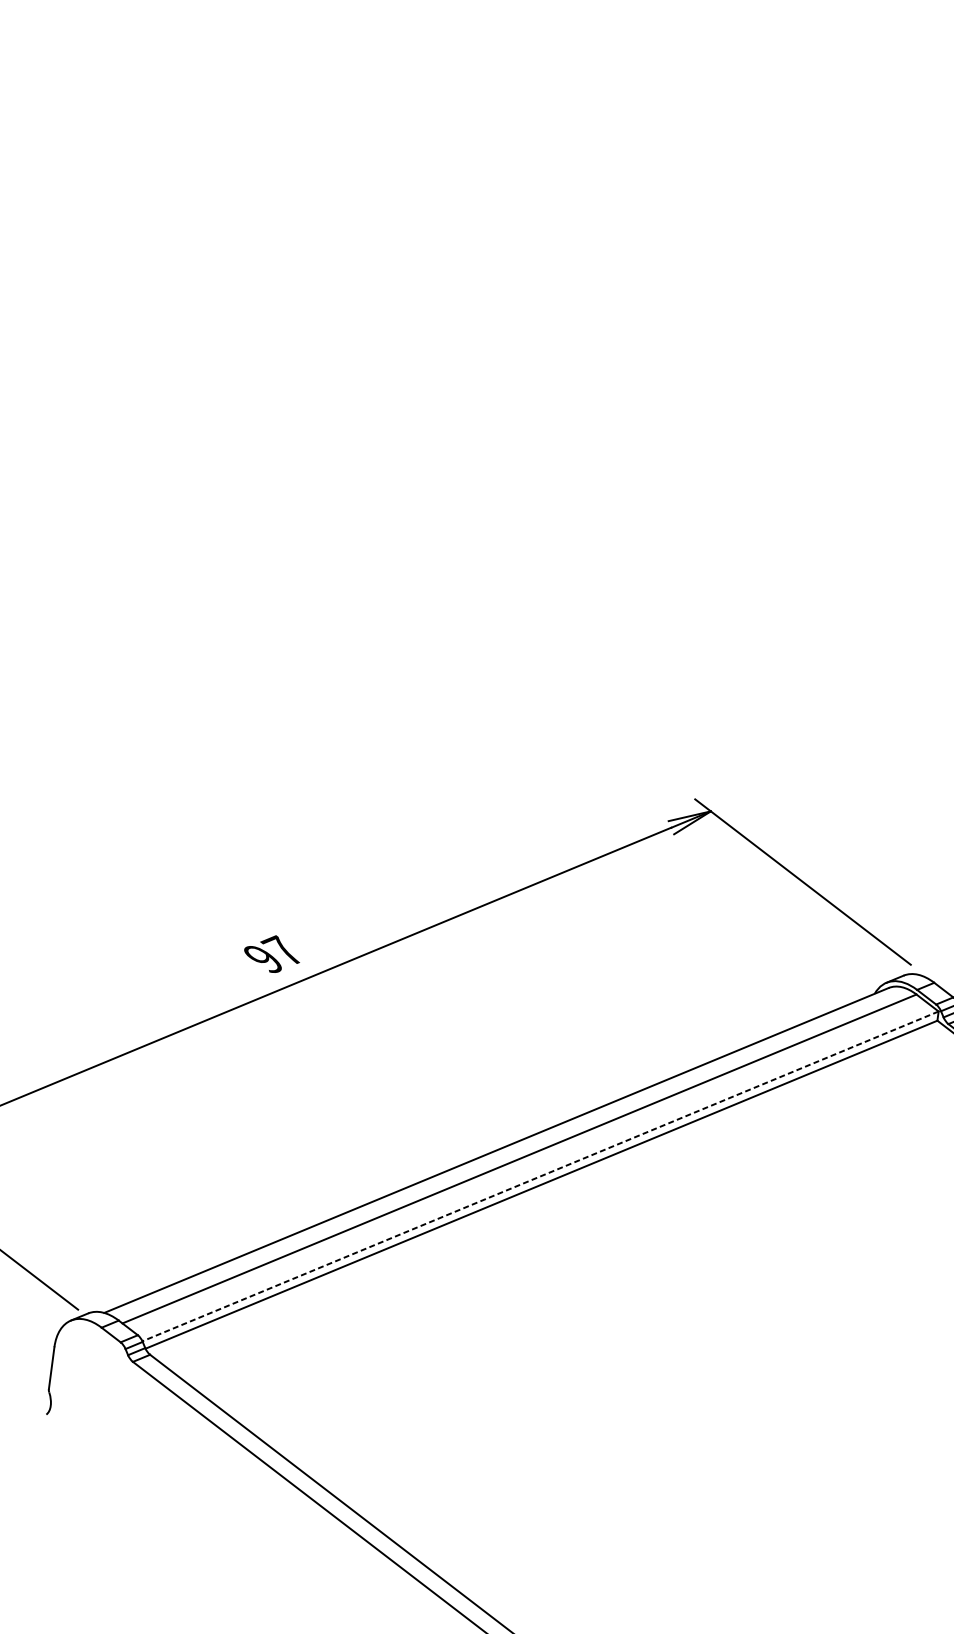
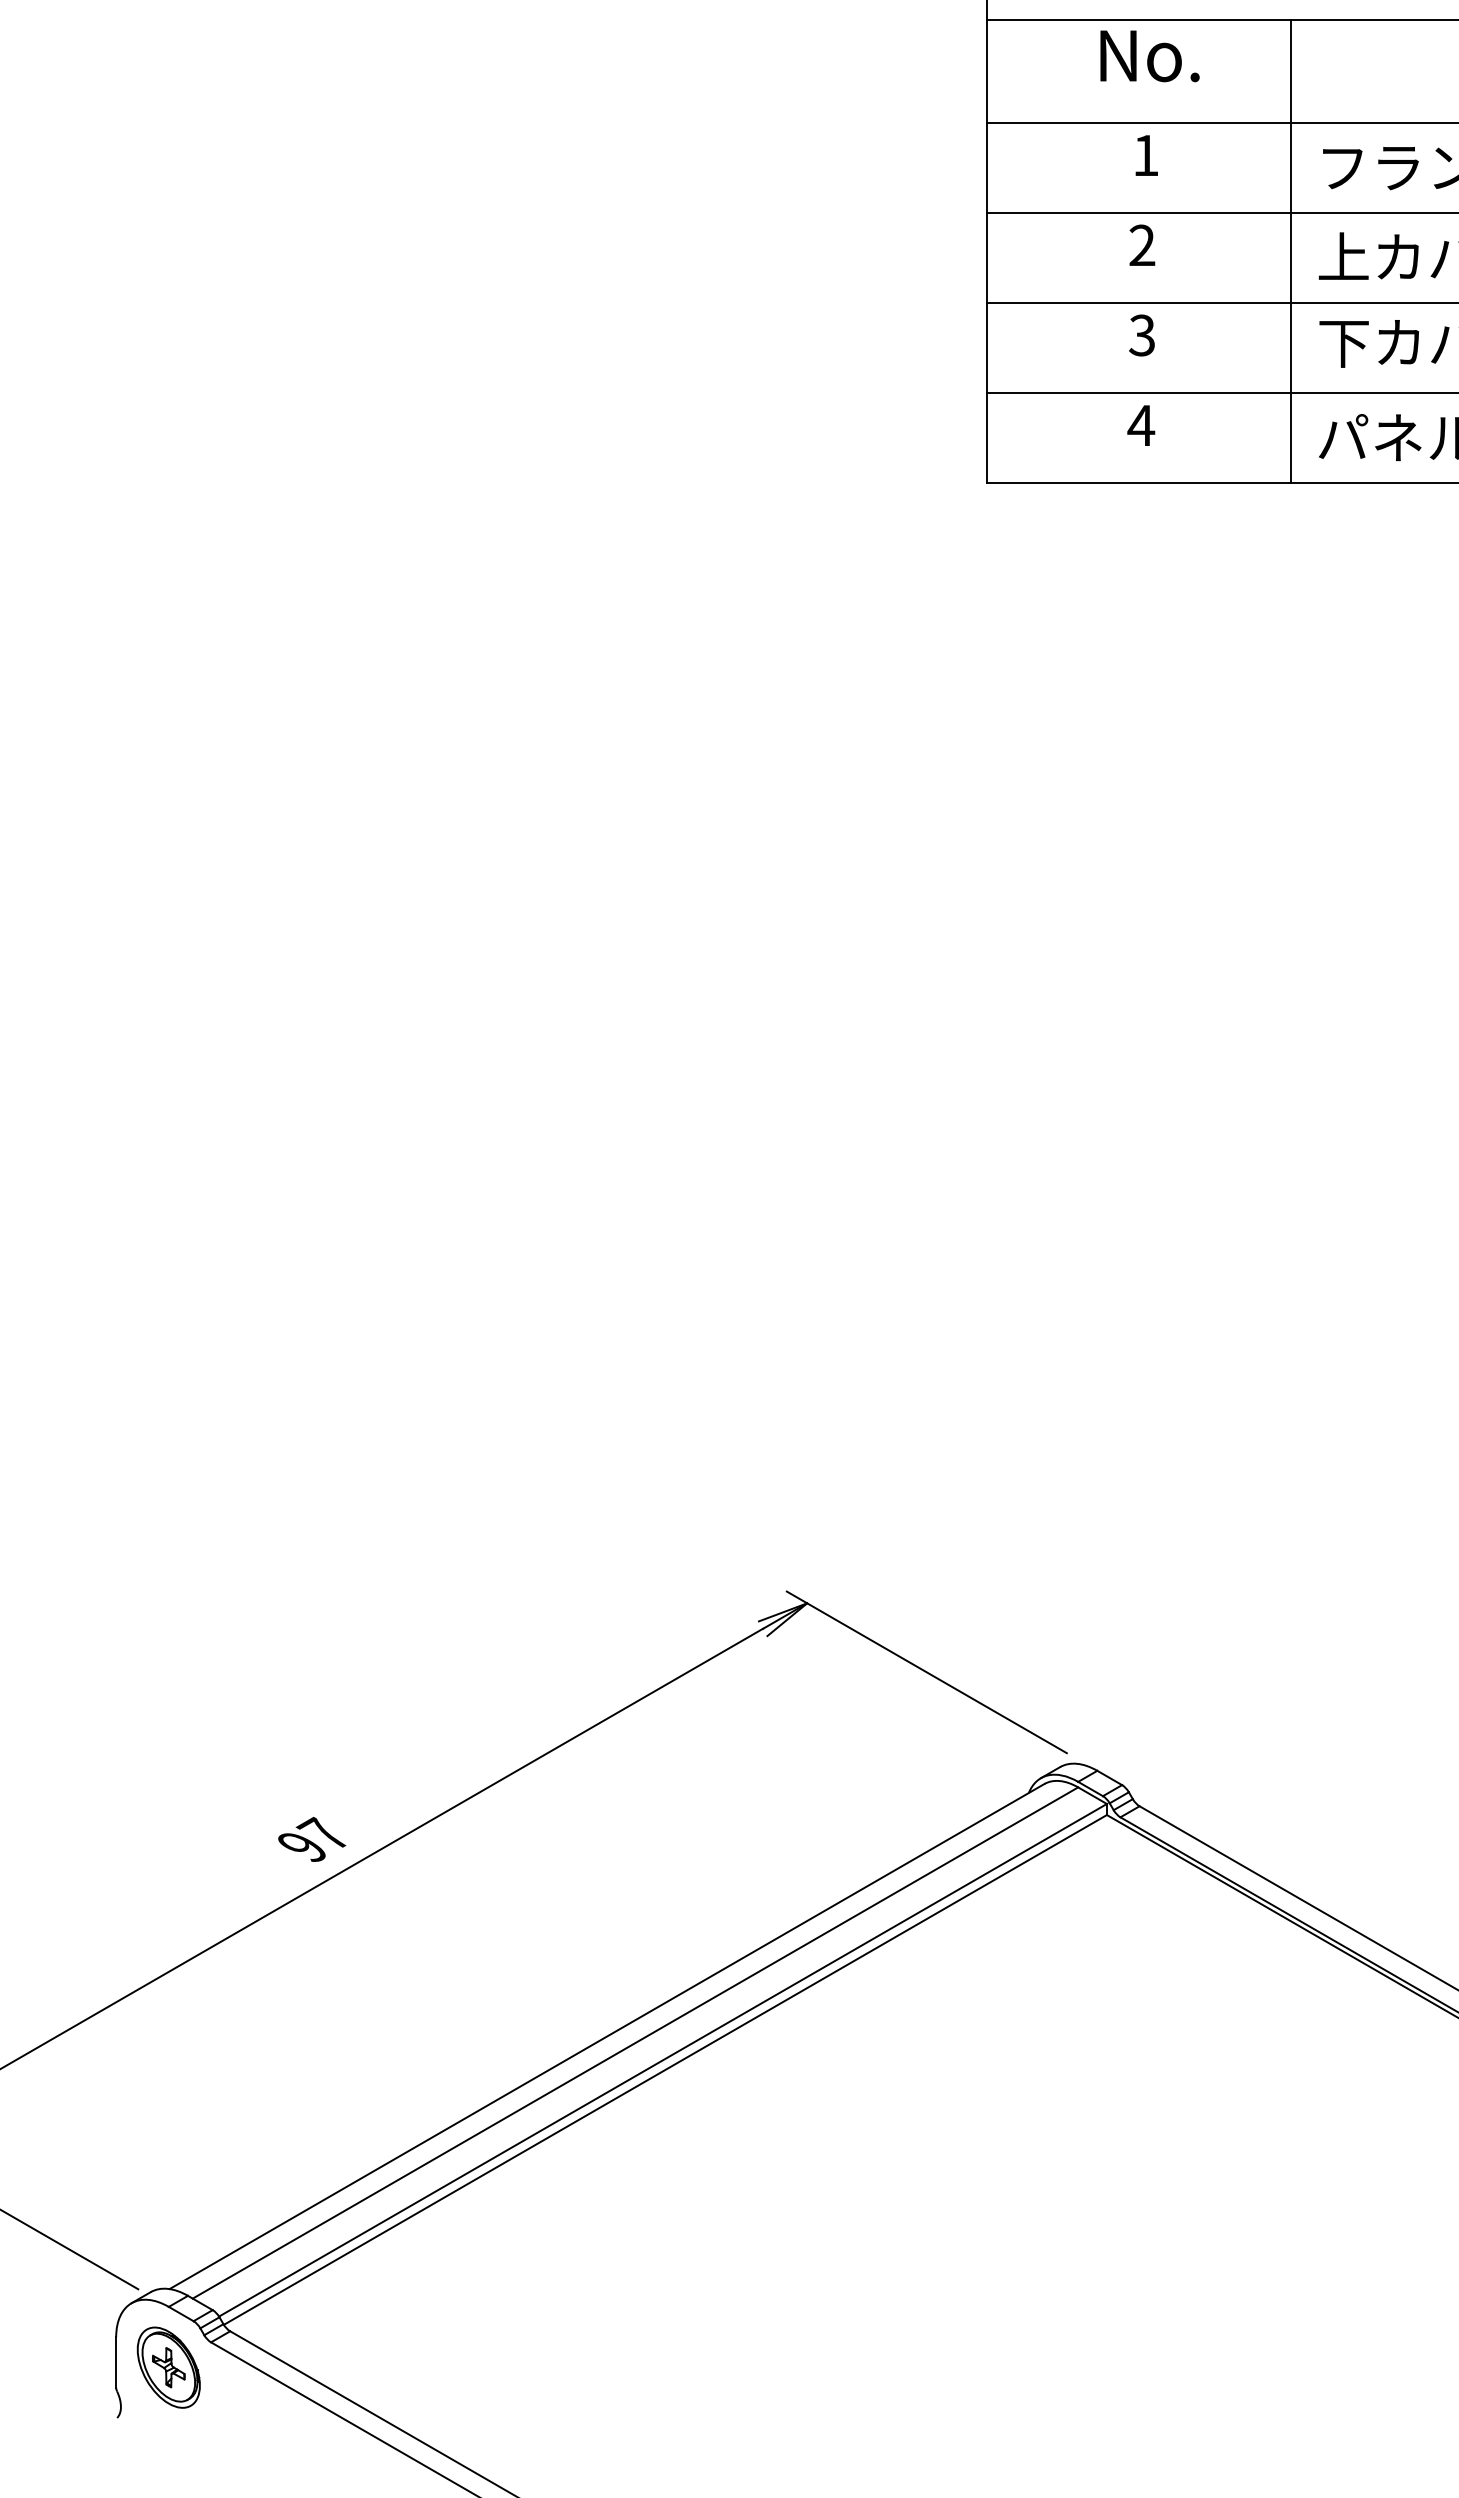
line: (540, 1176) -> (663, 2060), dashed -> solid
part: (94, 1378) -> (168, 2367), added

